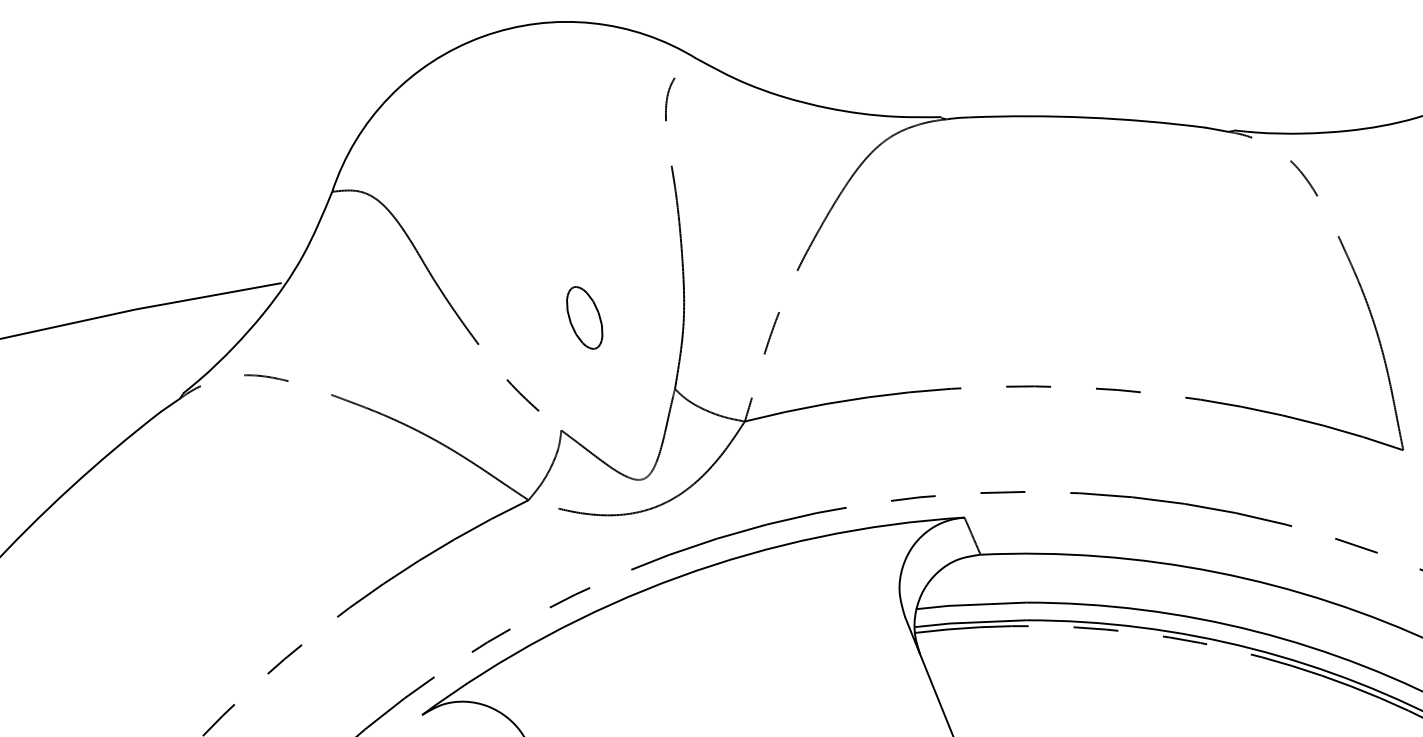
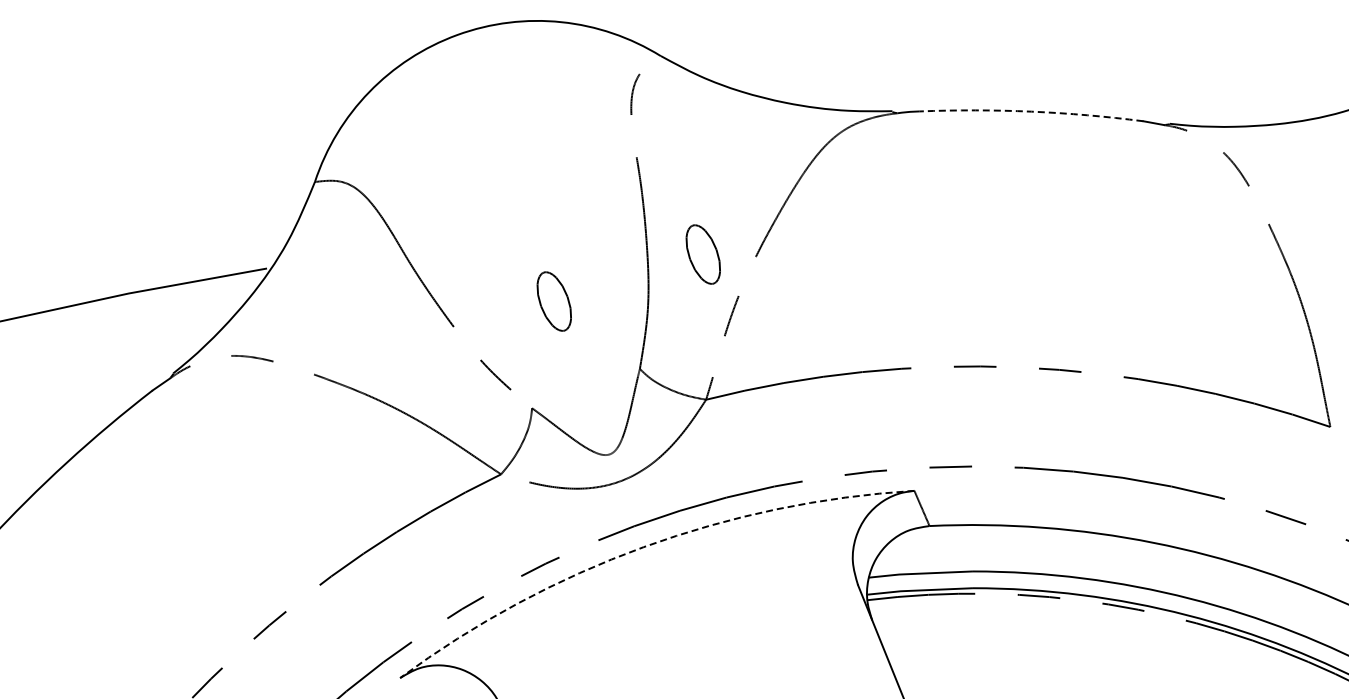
arc: (1088, 117) -> (1031, 111), solid -> dashed
part: (741, 268) -> (702, 254), added
arc: (678, 577) -> (643, 547), solid -> dashed

